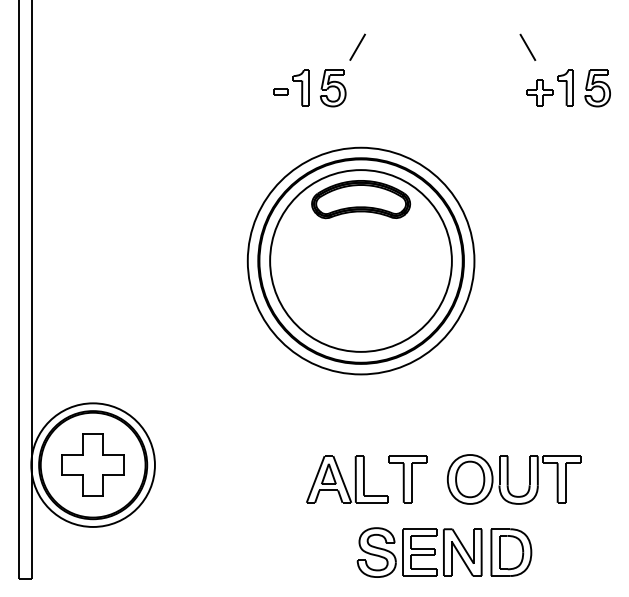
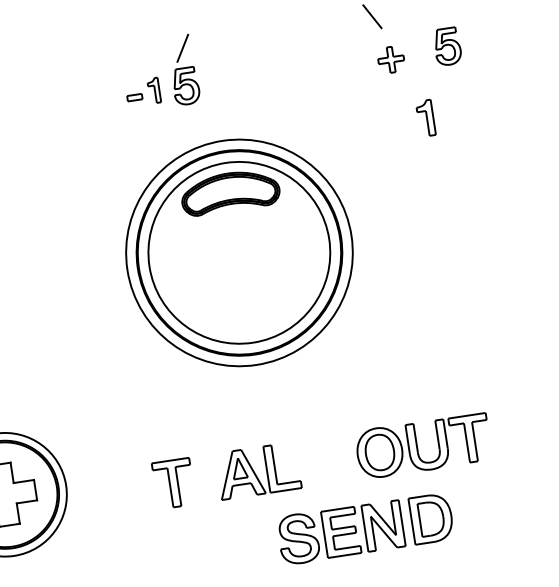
line: (357, 46) -> (182, 47), moved
part: (300, 87) -> (153, 90), size x0.7
part: (565, 87) -> (425, 117), moved
part: (407, 479) -> (173, 483), moved

